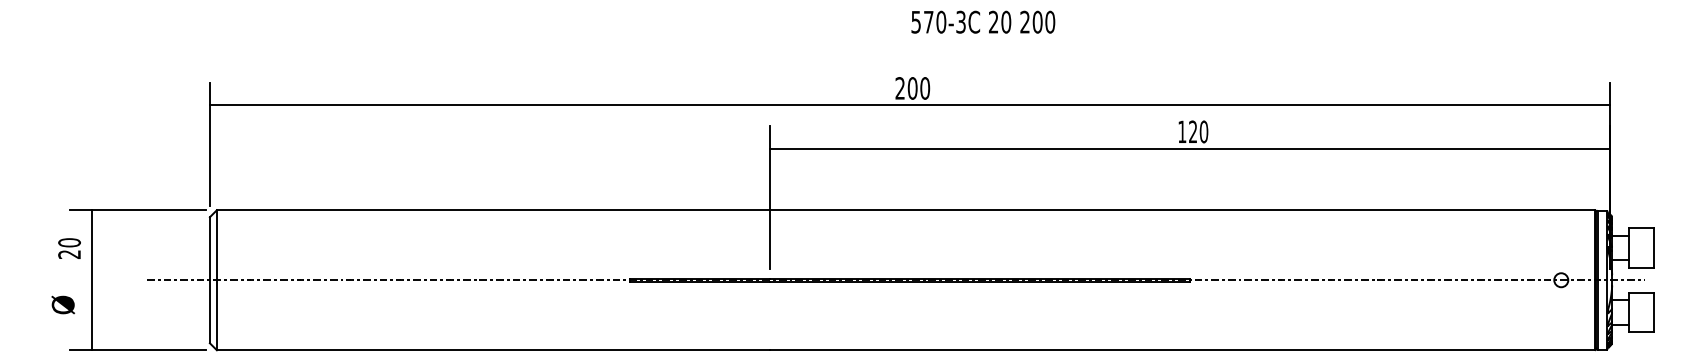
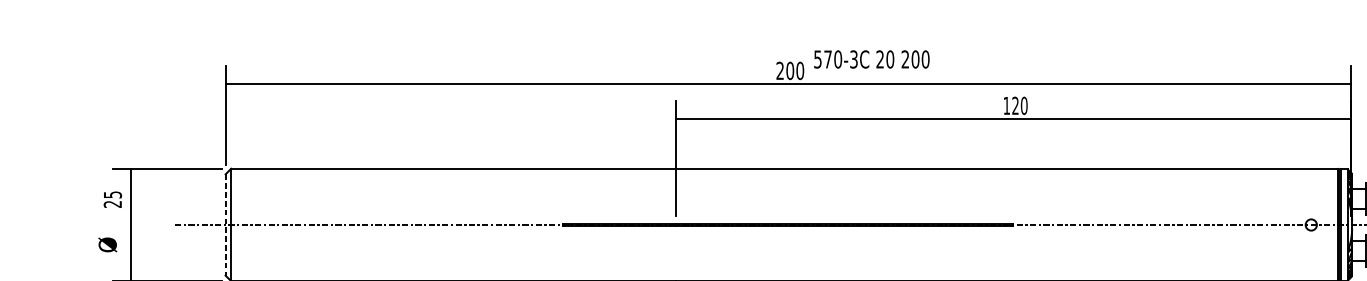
text: (983, 21) -> (872, 58), moved
text: (69, 242) -> (112, 194), 20 -> 25
line: (209, 280) -> (225, 225), solid -> dashed

